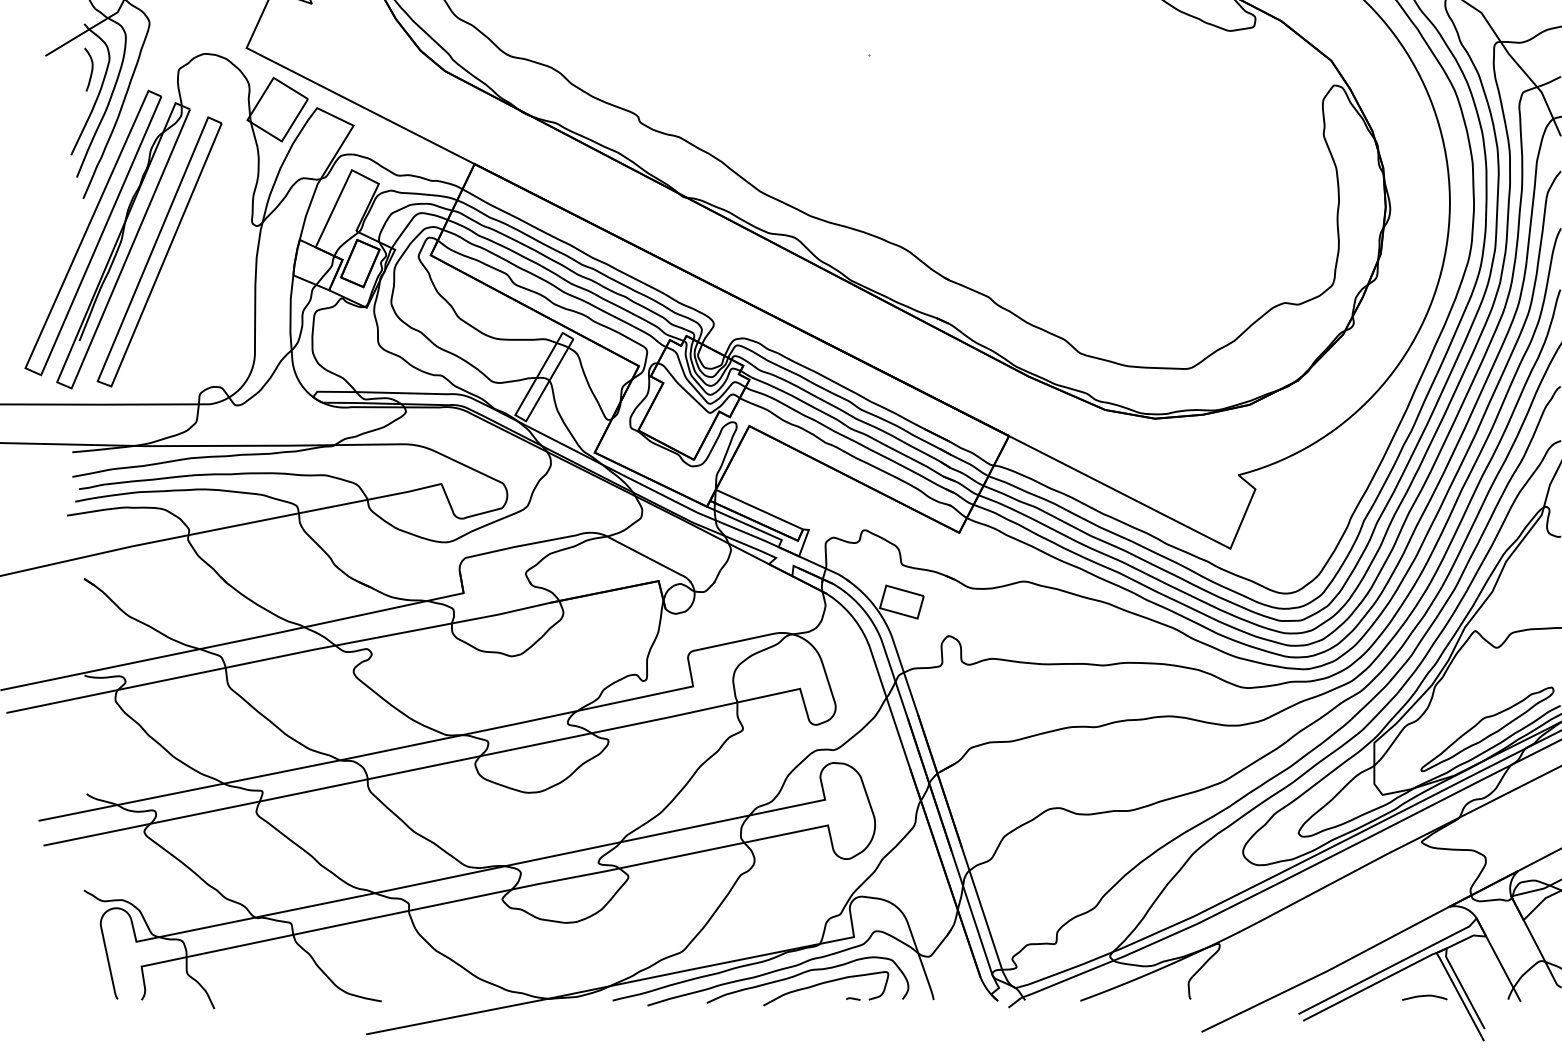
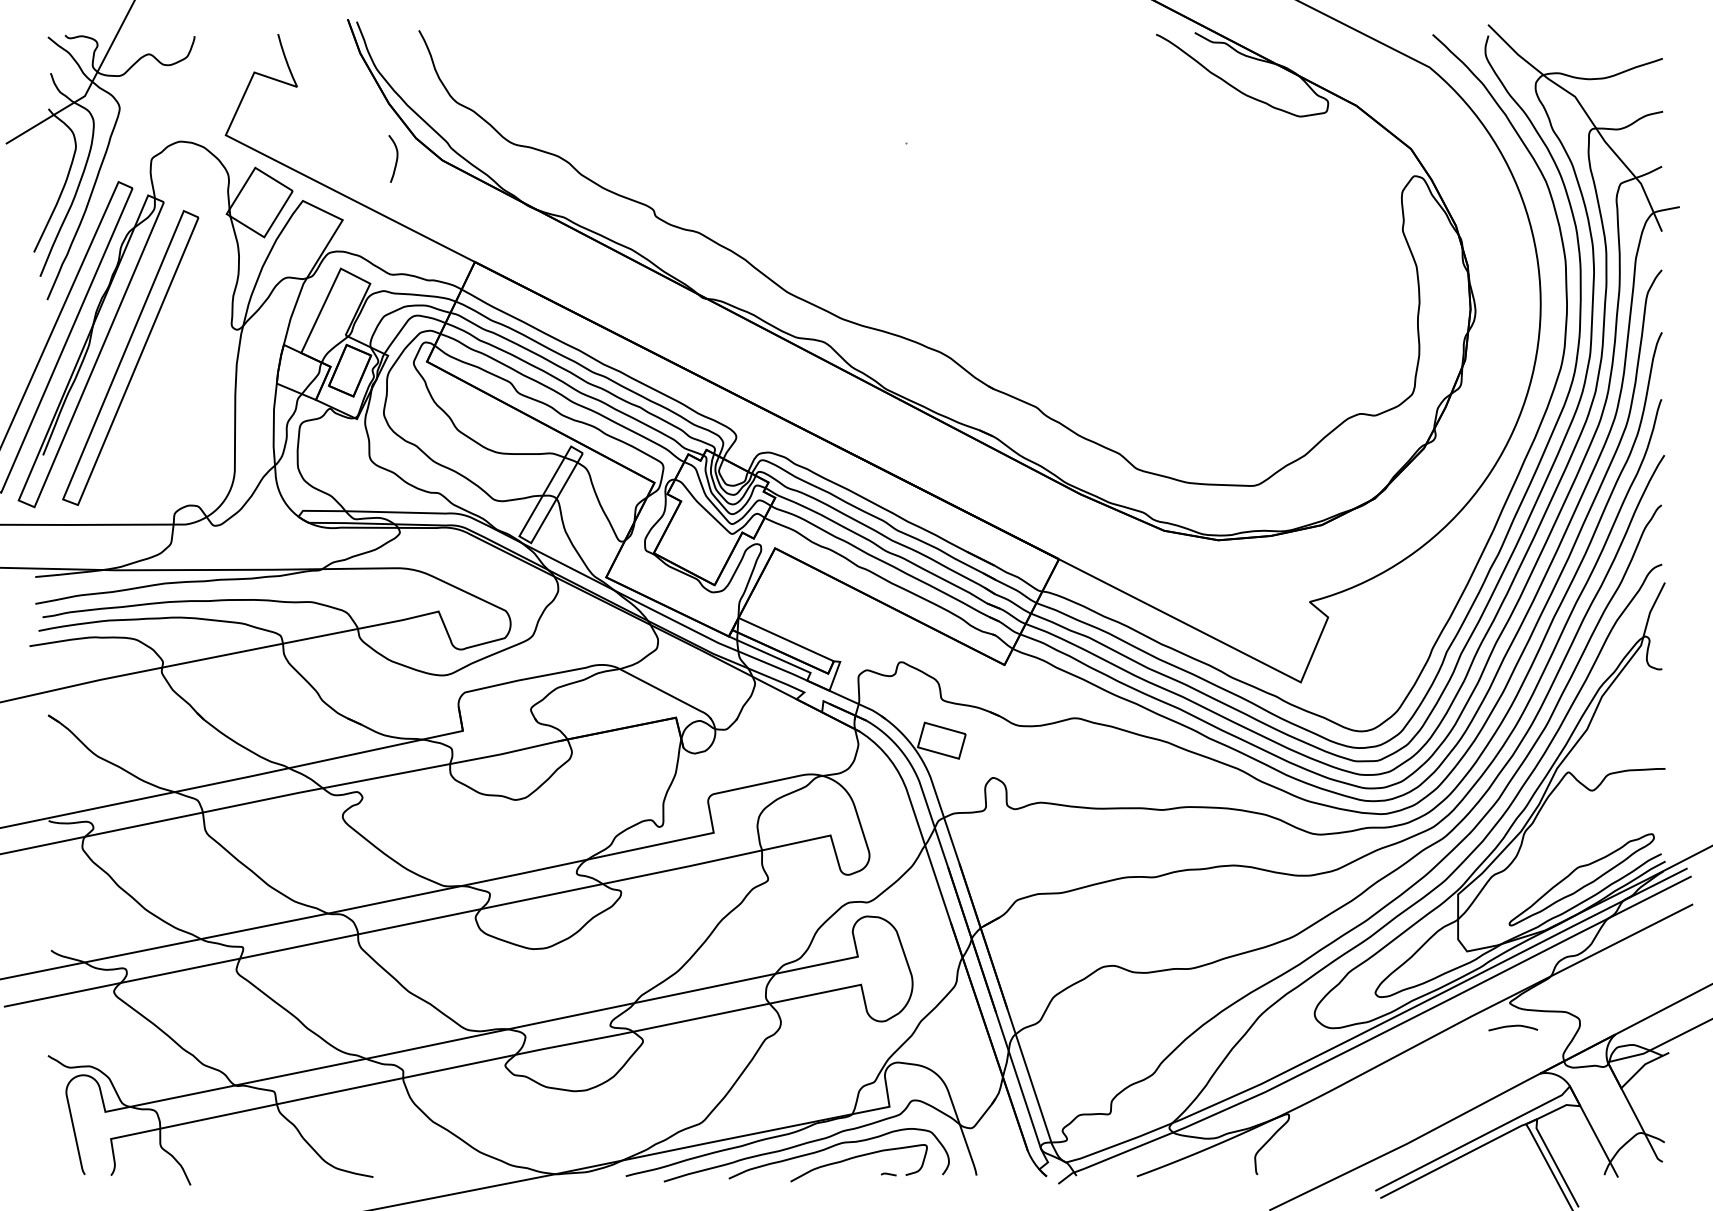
curve: (91, 69) -> (396, 158), moved
curve: (1425, 996) -> (1513, 1026), moved

